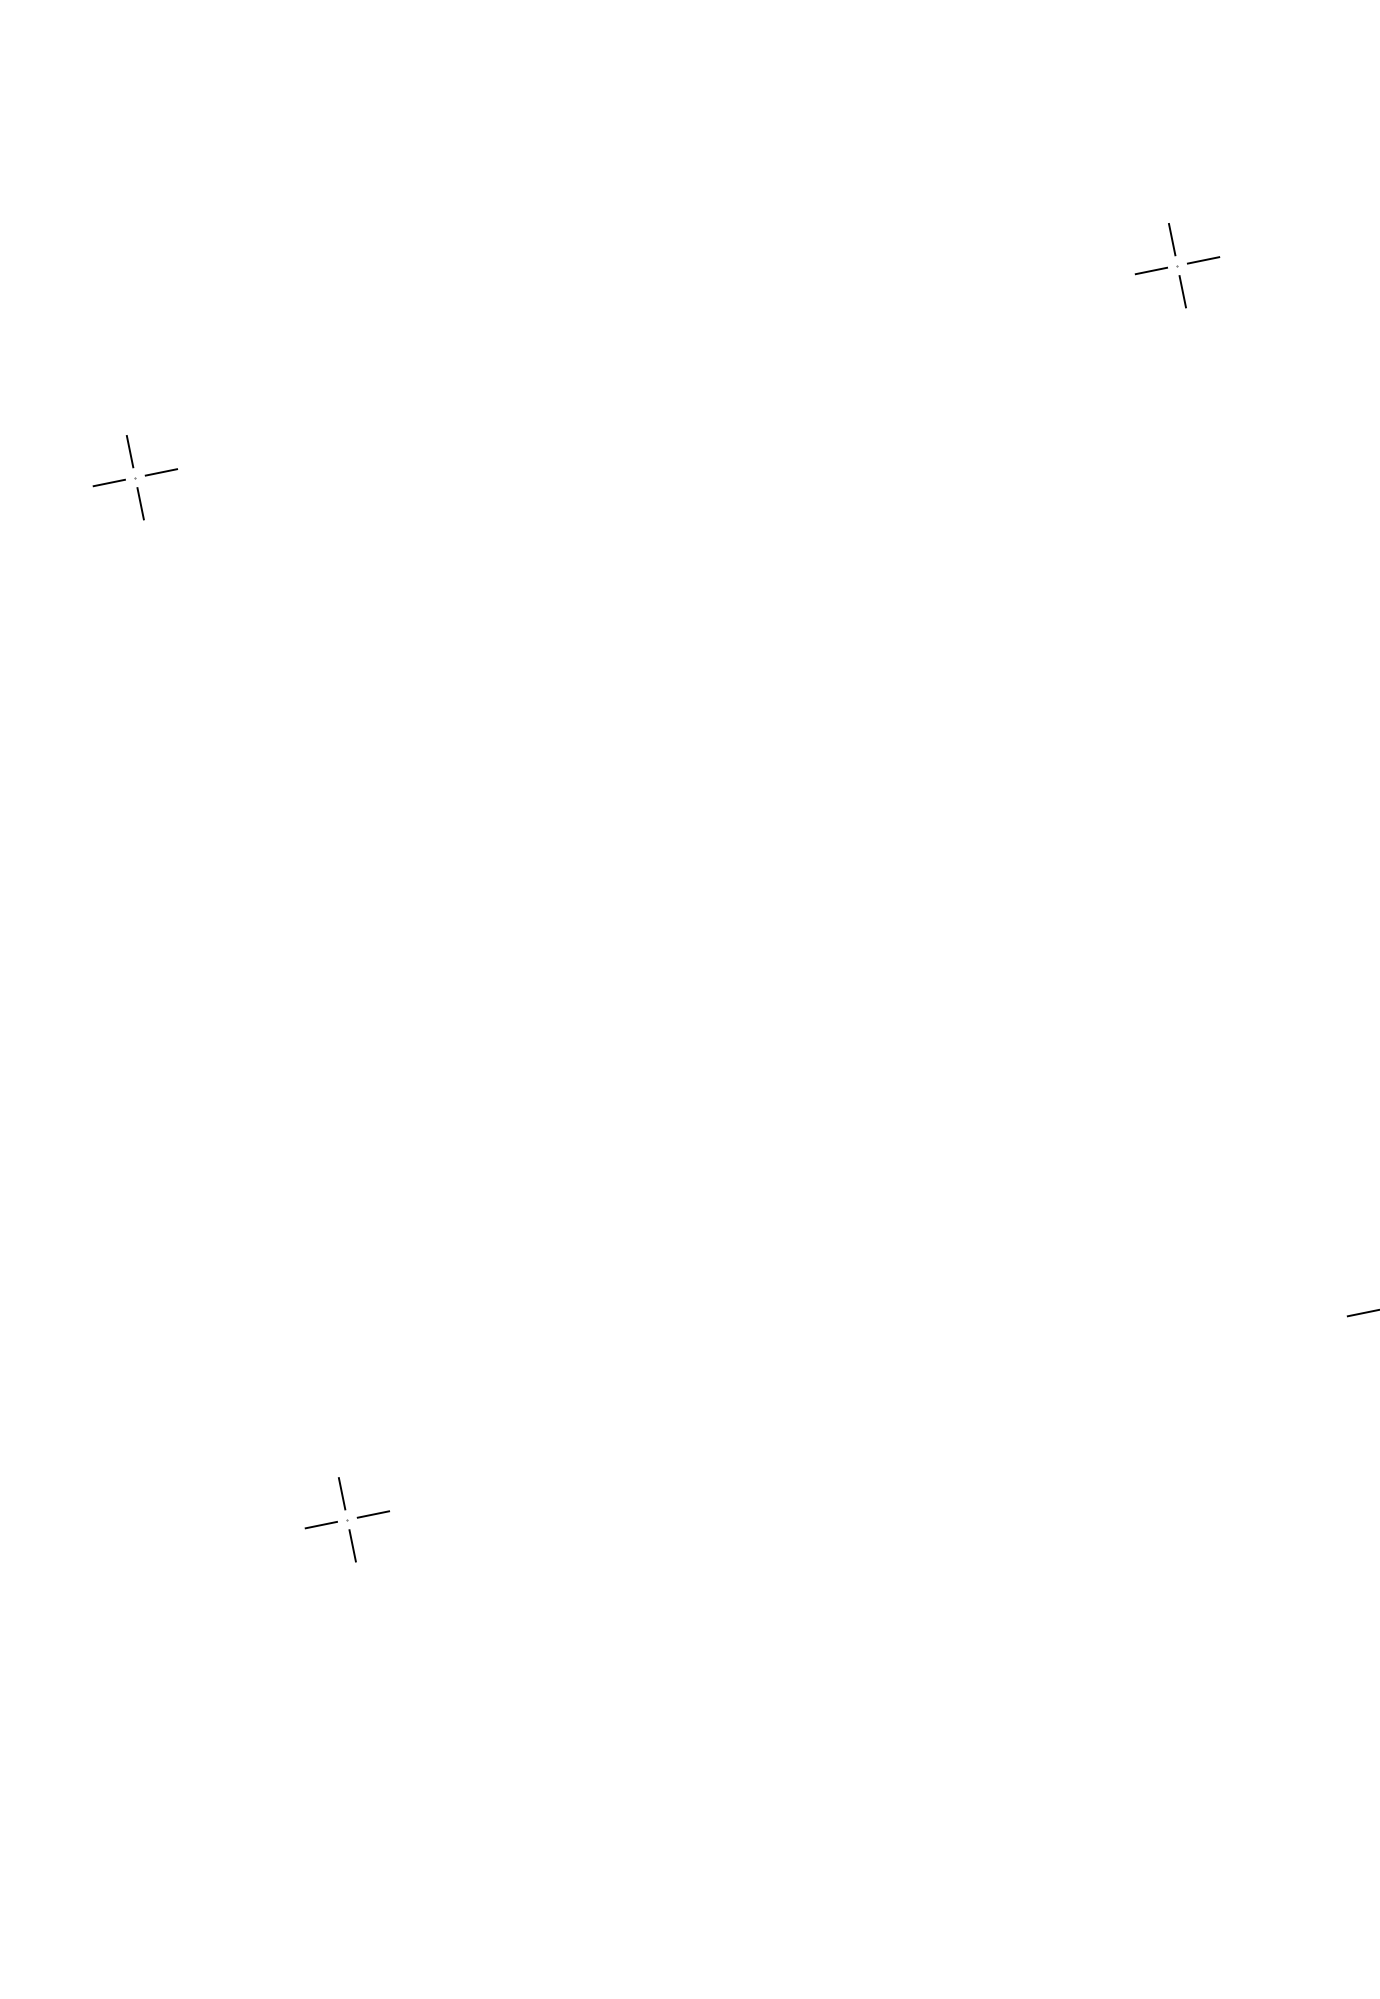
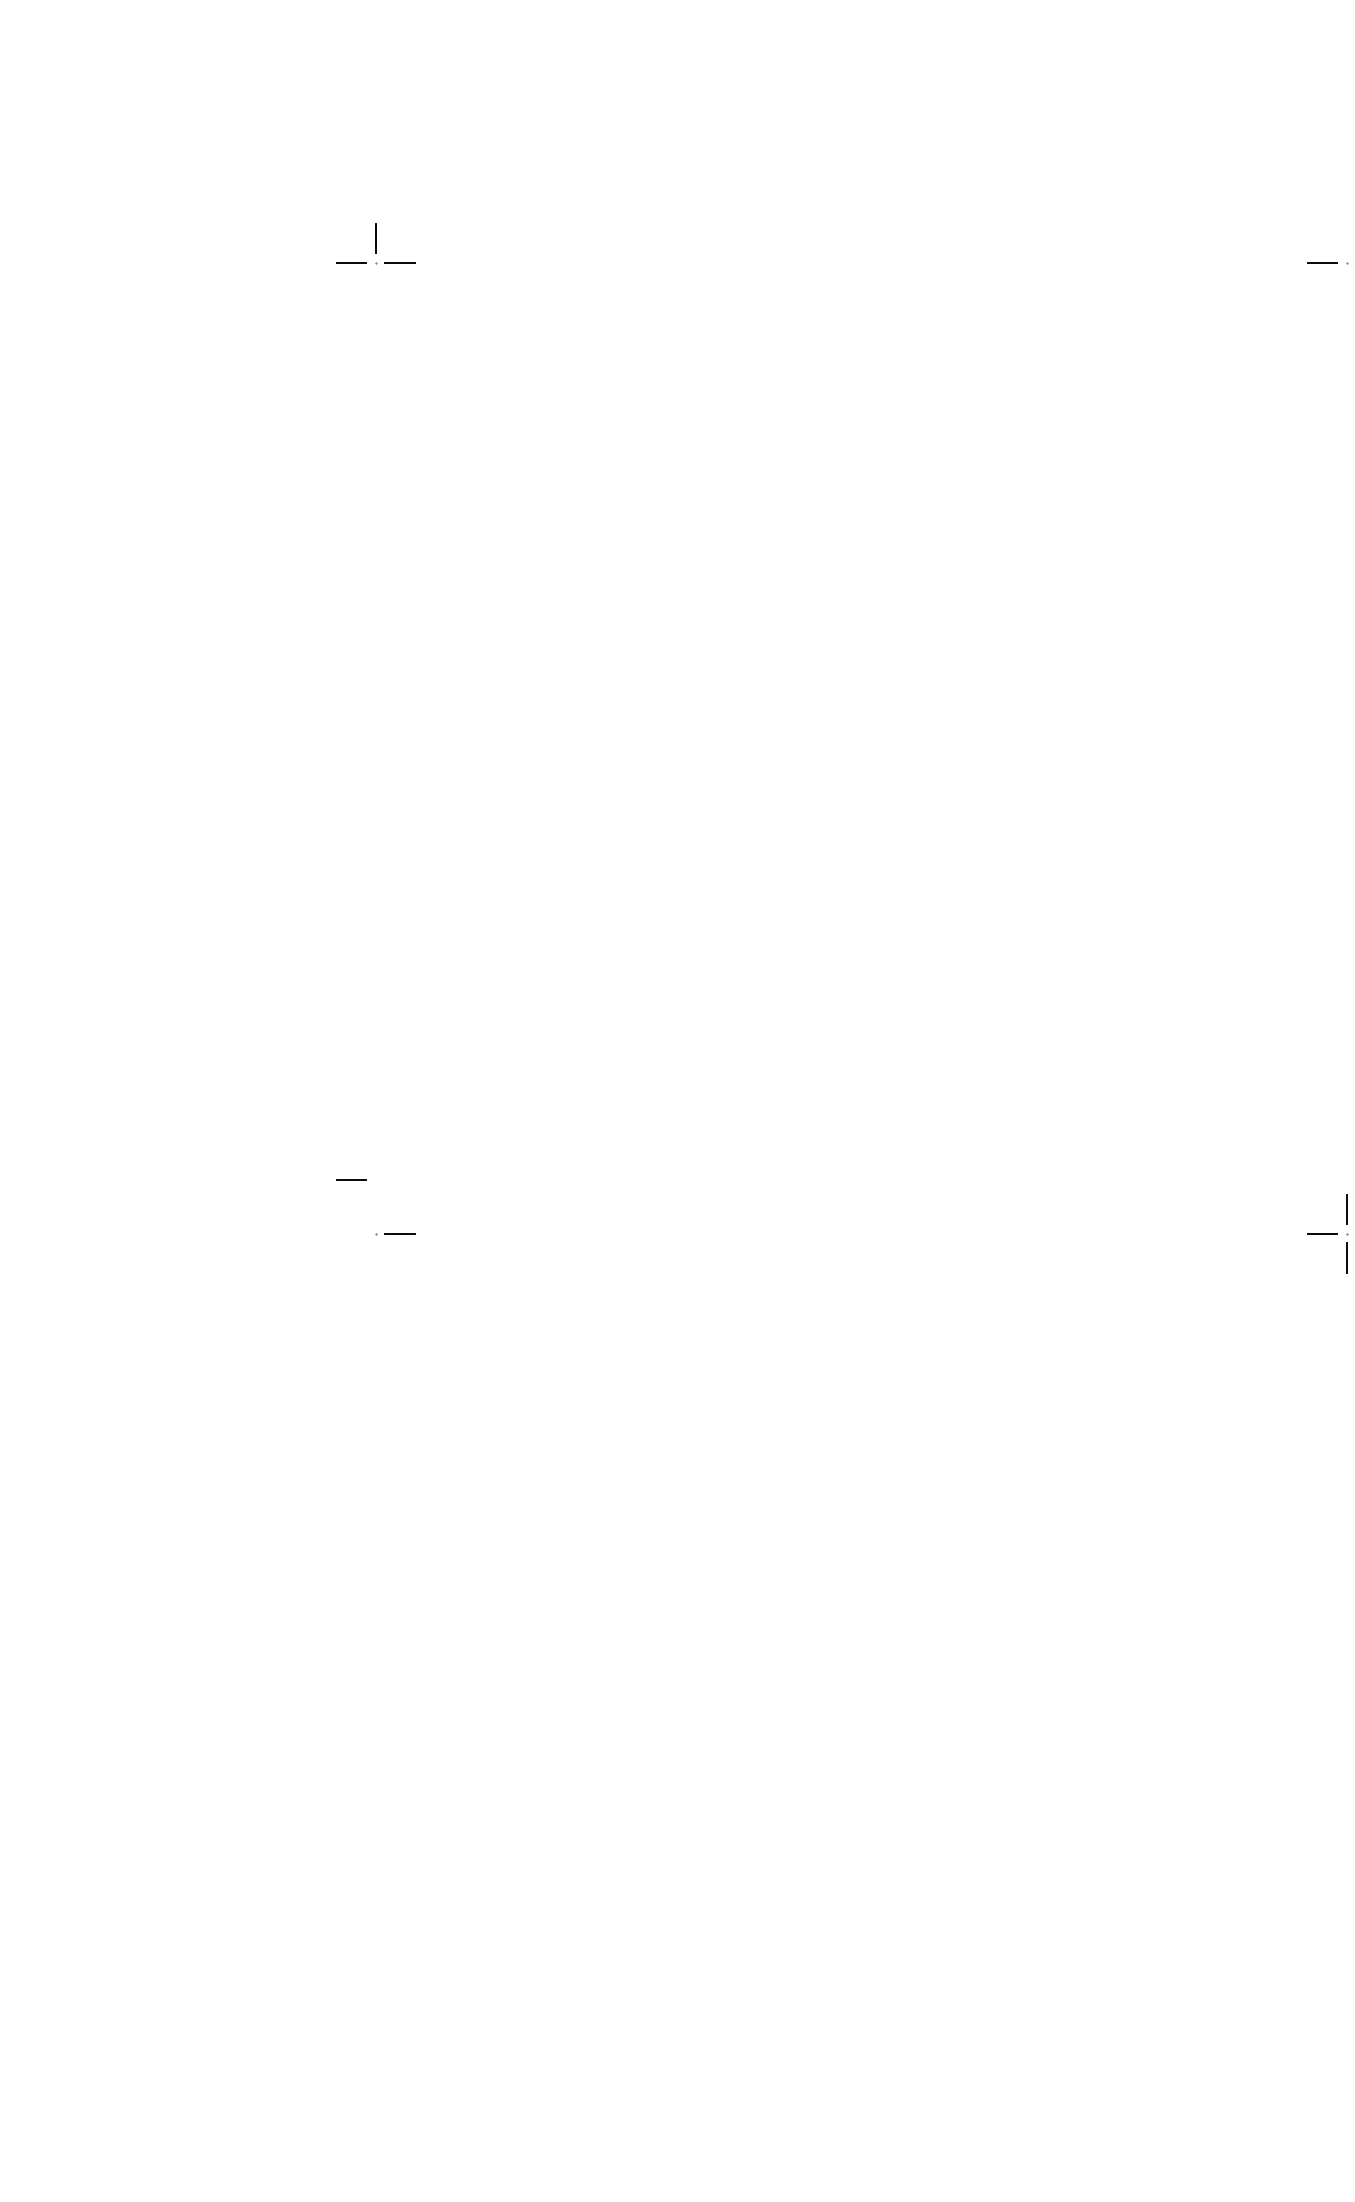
line: (1172, 239) -> (1346, 238), removed
line: (1182, 291) -> (1346, 286), removed
line: (140, 503) -> (375, 286), removed
line: (341, 1492) -> (375, 1208), removed
line: (321, 1524) -> (351, 1179), moved
line: (352, 1545) -> (375, 1257), removed

